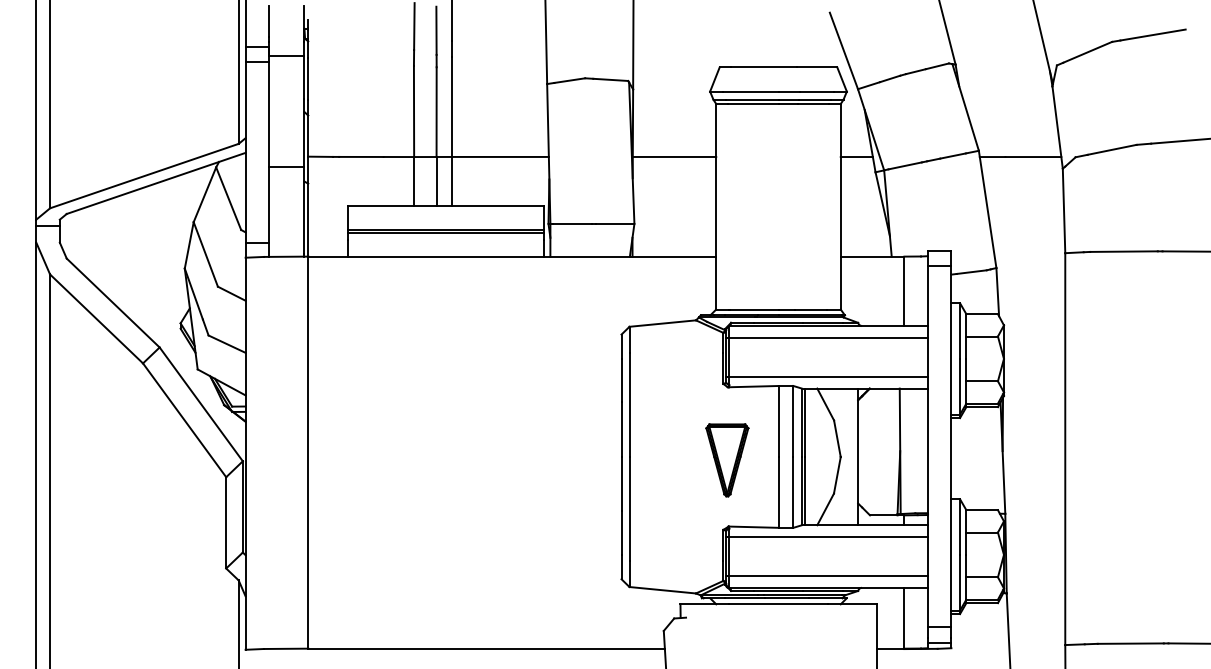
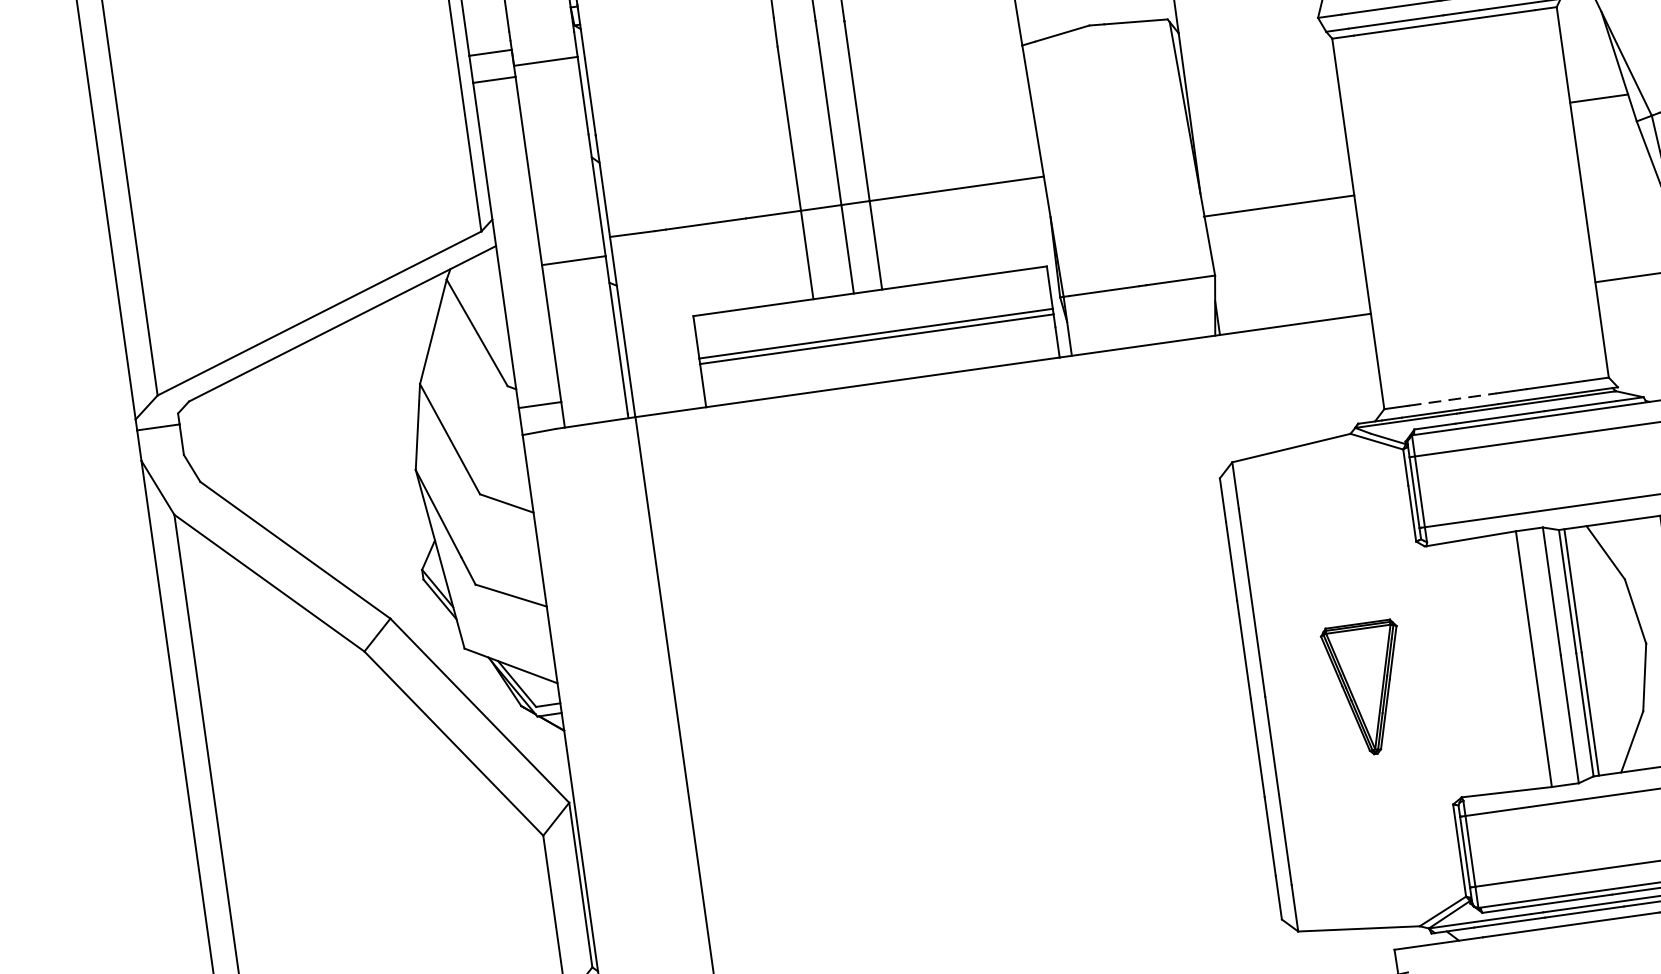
line: (674, 156) -> (1278, 205), moved
line: (754, 309) -> (1453, 399), solid -> dashed
part: (727, 460) -> (1367, 689), moved

